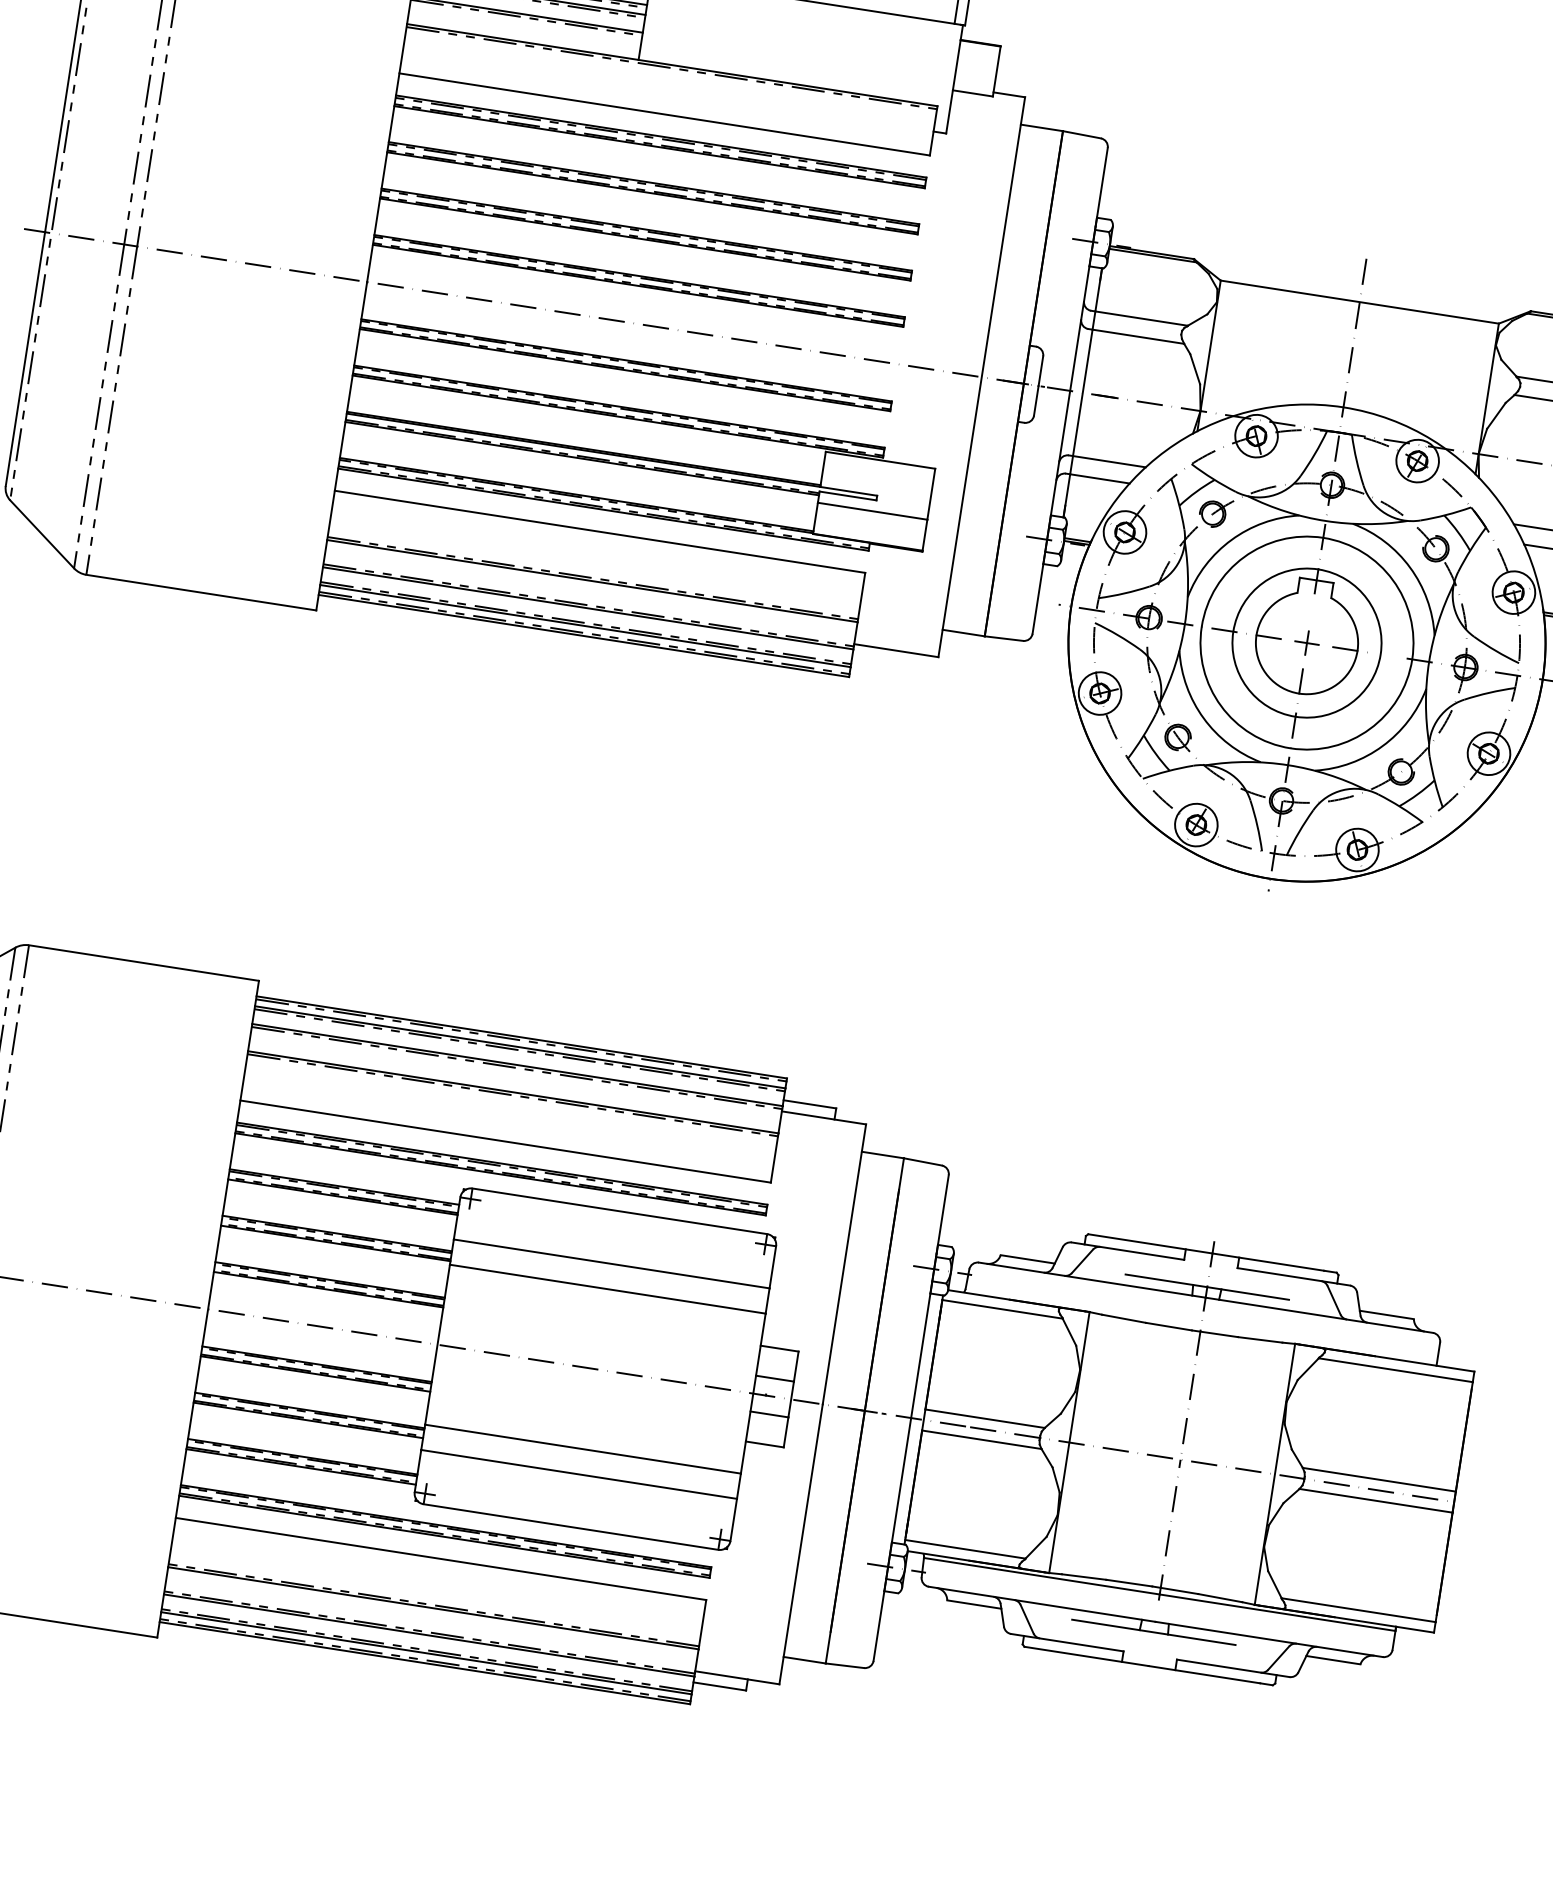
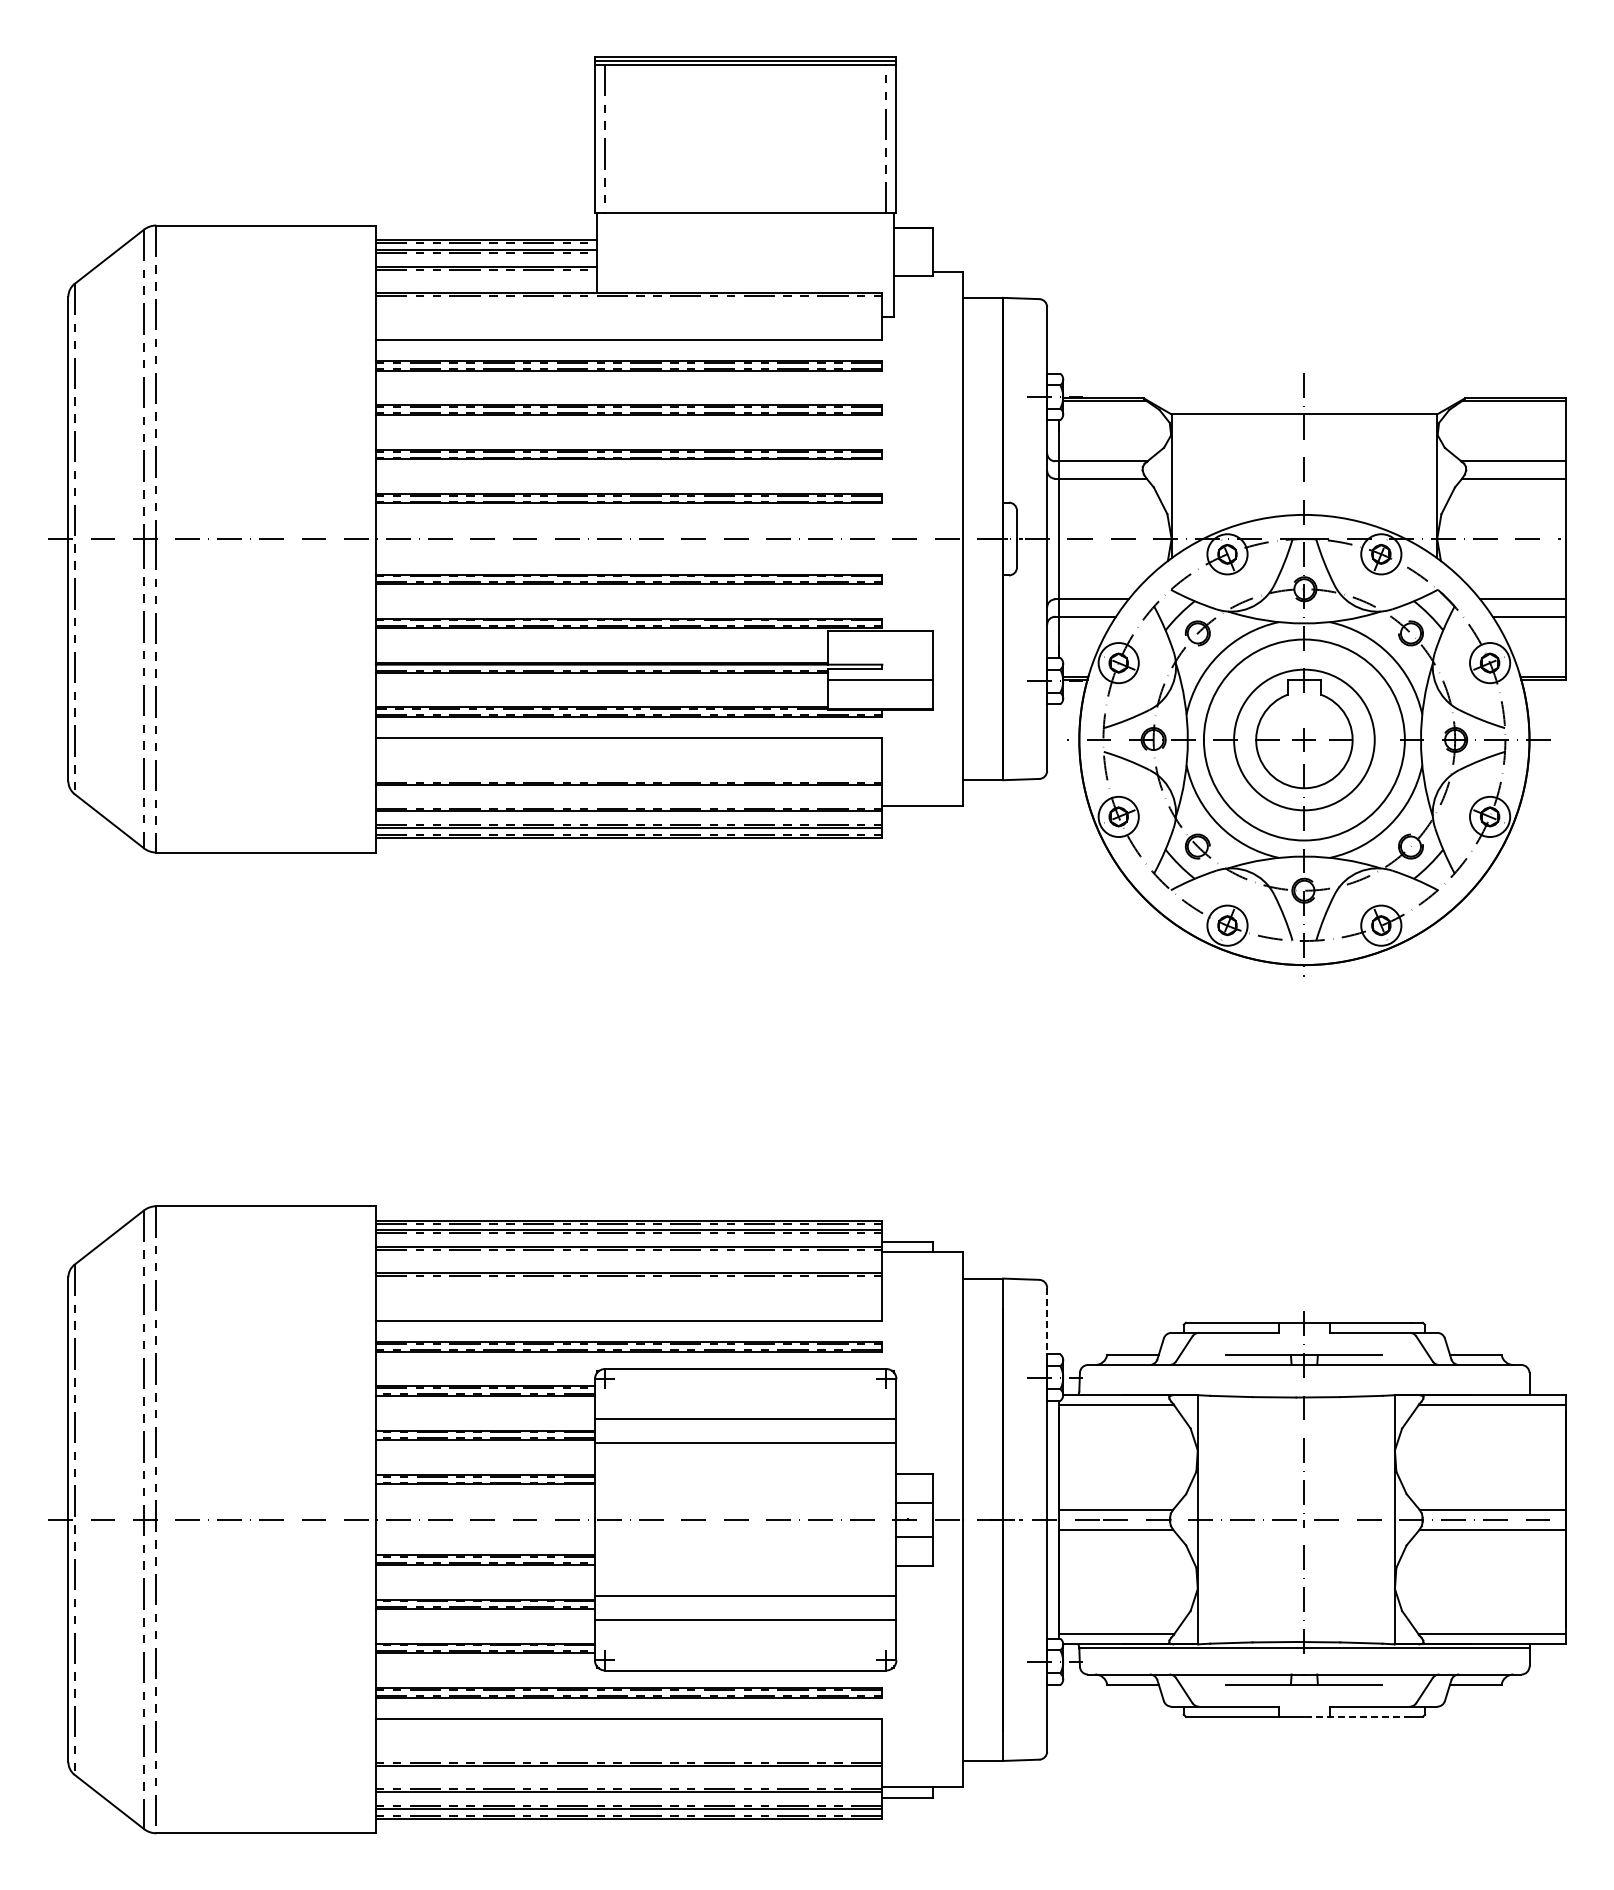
line: (943, 1214) -> (1047, 1325), solid -> dashed
line: (1204, 1674) -> (1357, 1716), solid -> dashed

